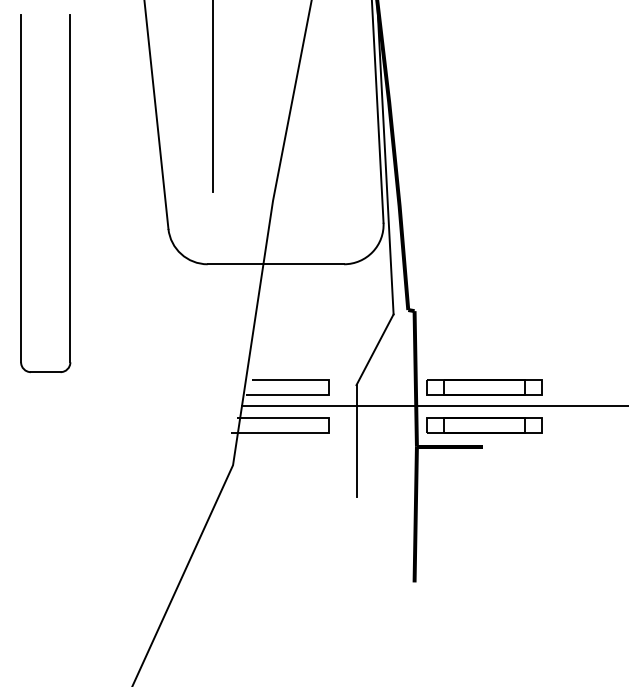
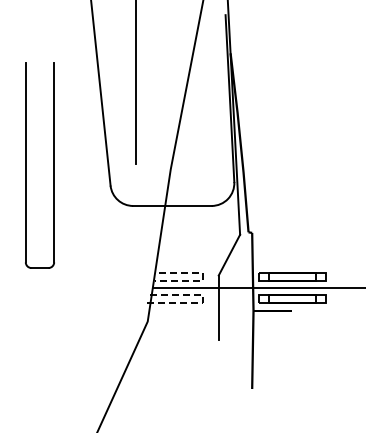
line: (328, 390) -> (202, 278), solid -> dashed
line: (328, 428) -> (202, 300), solid -> dashed

